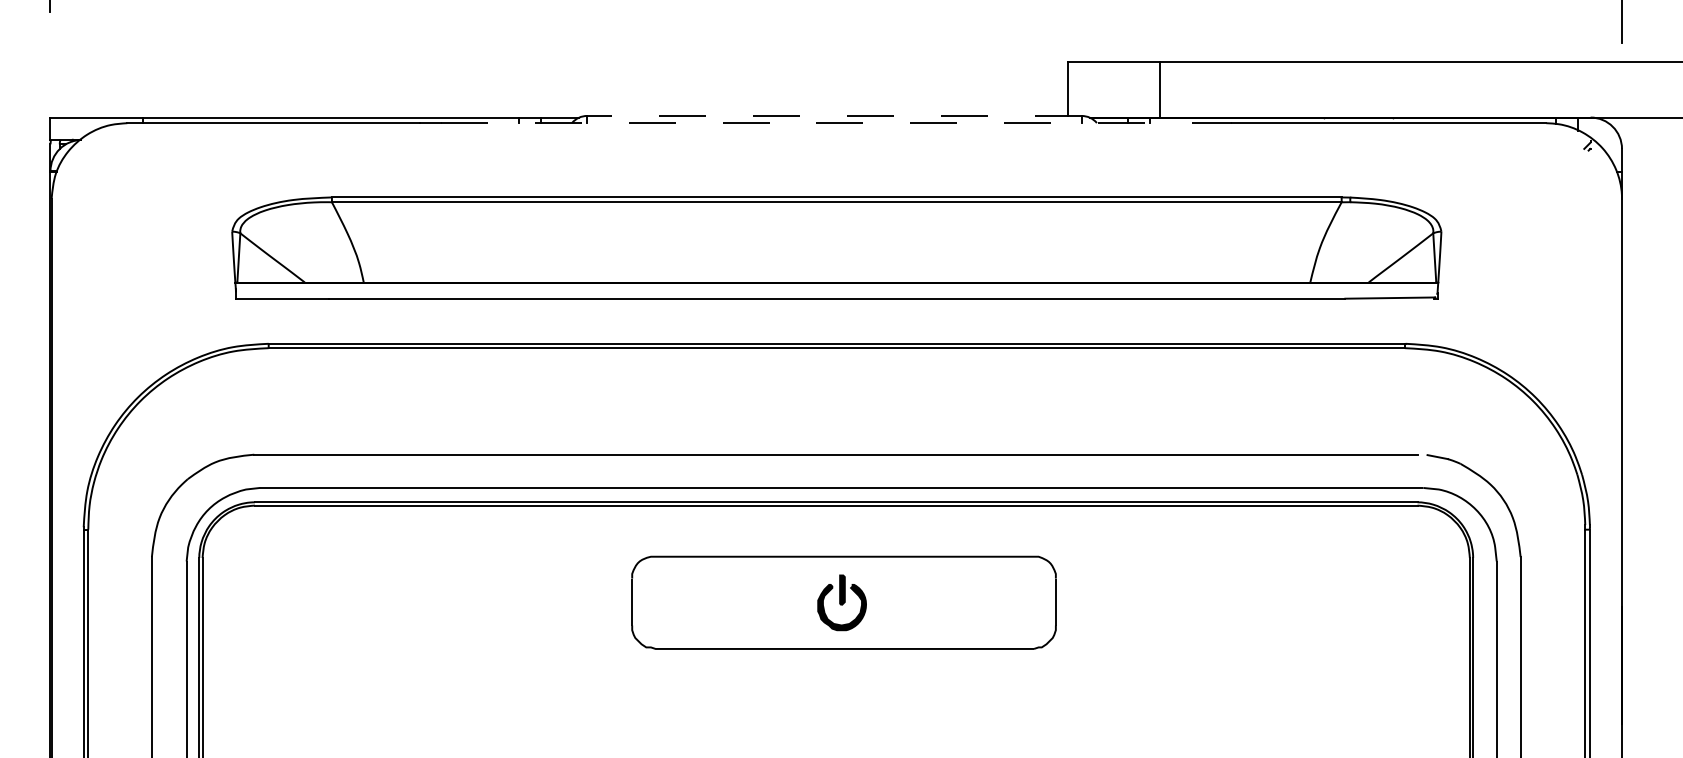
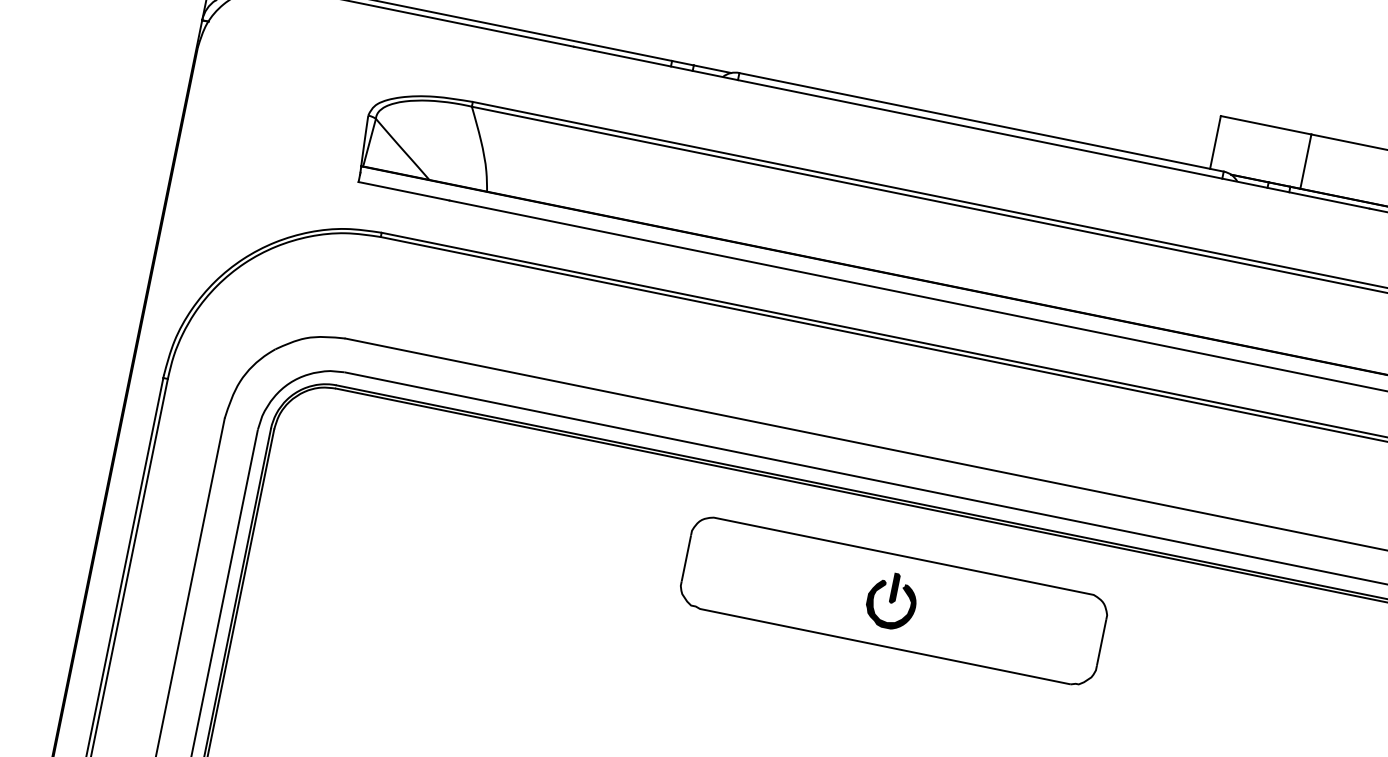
line: (834, 116) -> (981, 122), dashed -> solid
line: (837, 123) -> (983, 130), dashed -> solid

